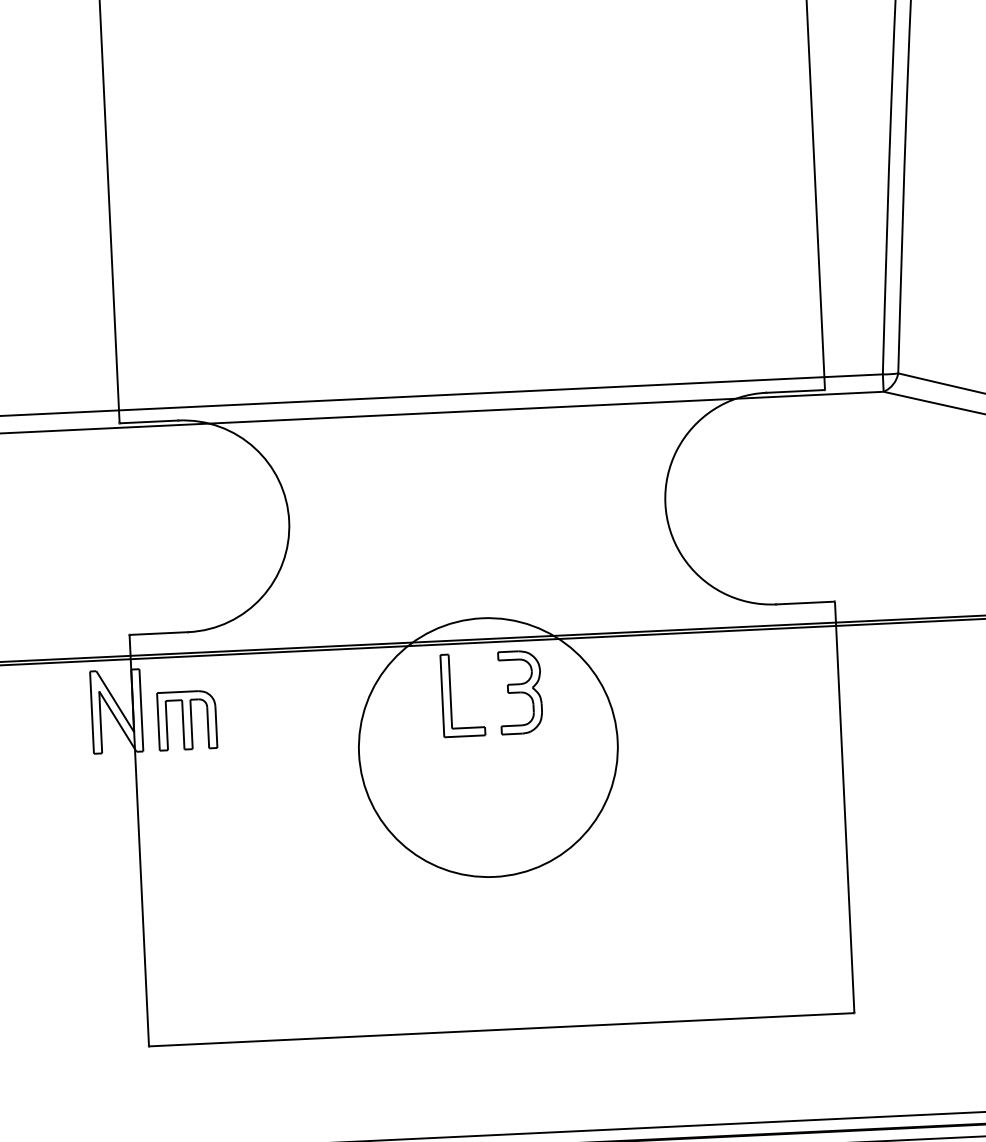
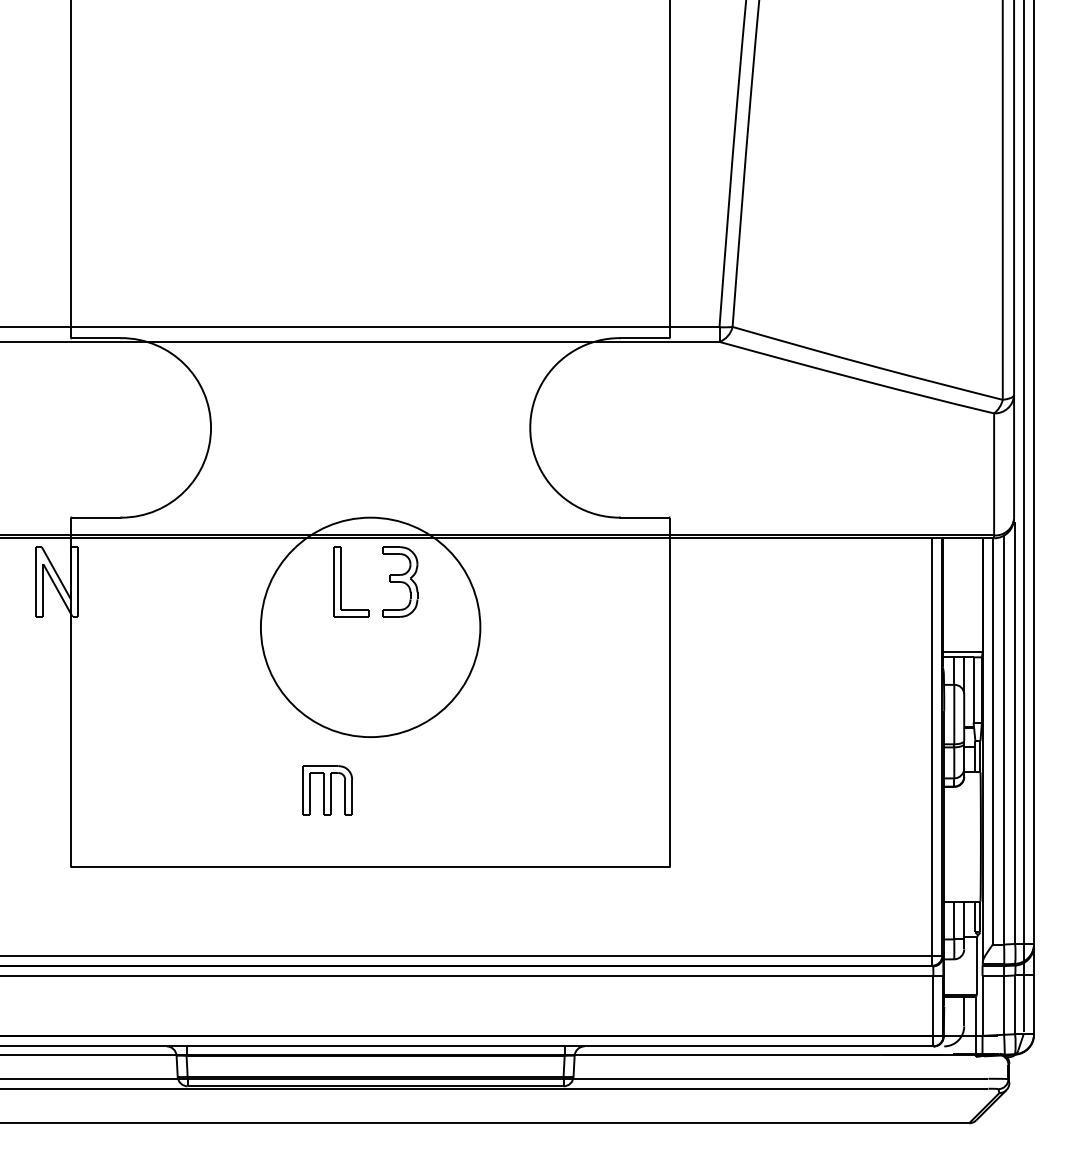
part: (186, 720) -> (327, 790), moved

